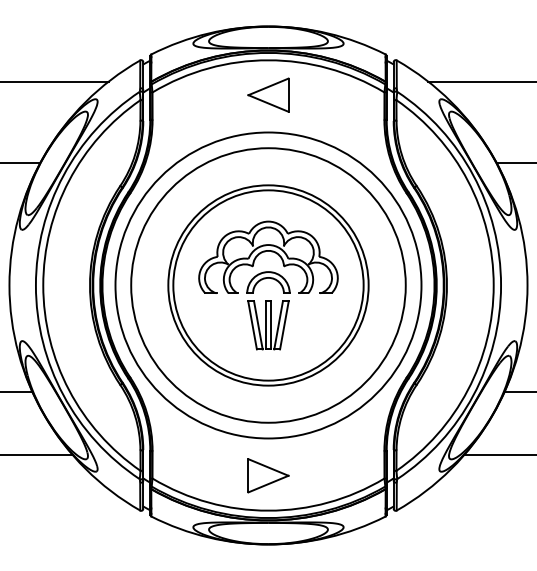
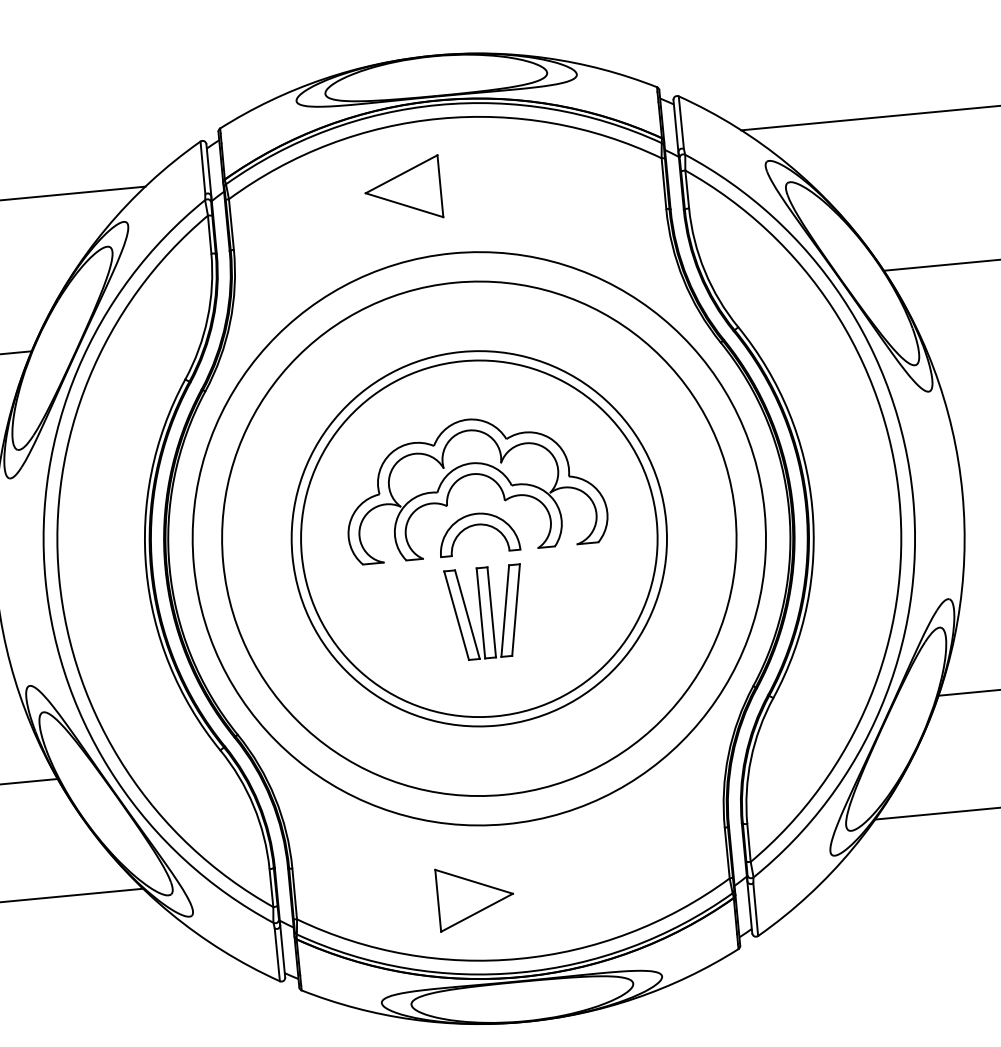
part: (268, 94) -> (402, 188), moved
part: (268, 475) -> (475, 896), moved

